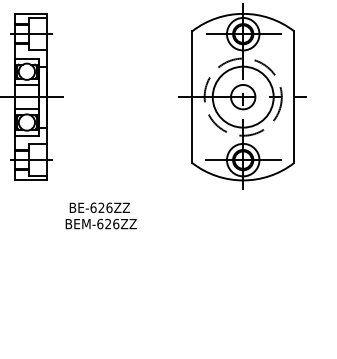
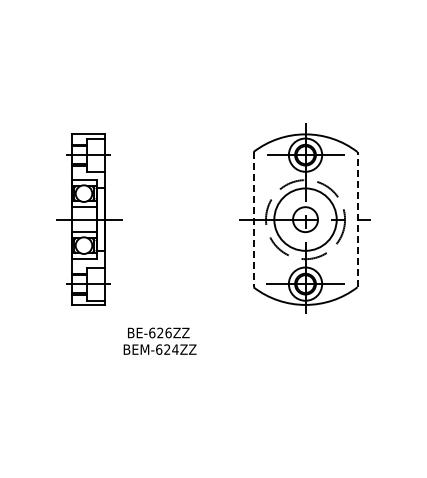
line: (192, 97) -> (253, 219), solid -> dashed
line: (293, 97) -> (357, 219), solid -> dashed
text: (116, 223) -> (175, 349), BEM-626ZZ -> BEM-624ZZ

